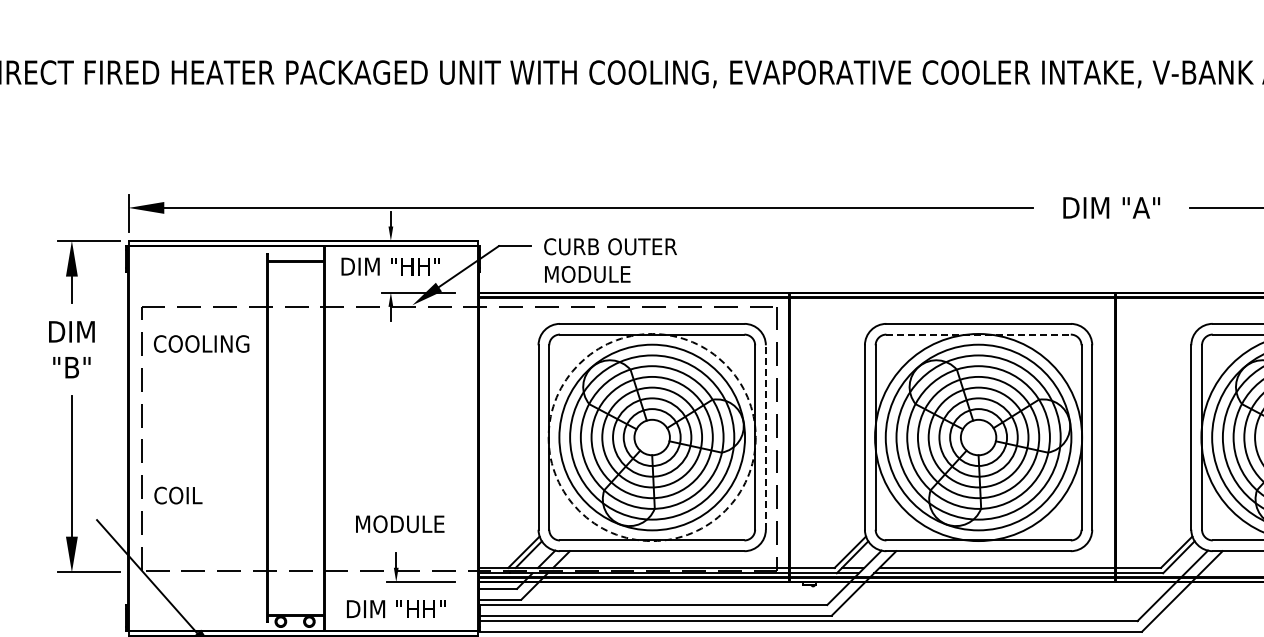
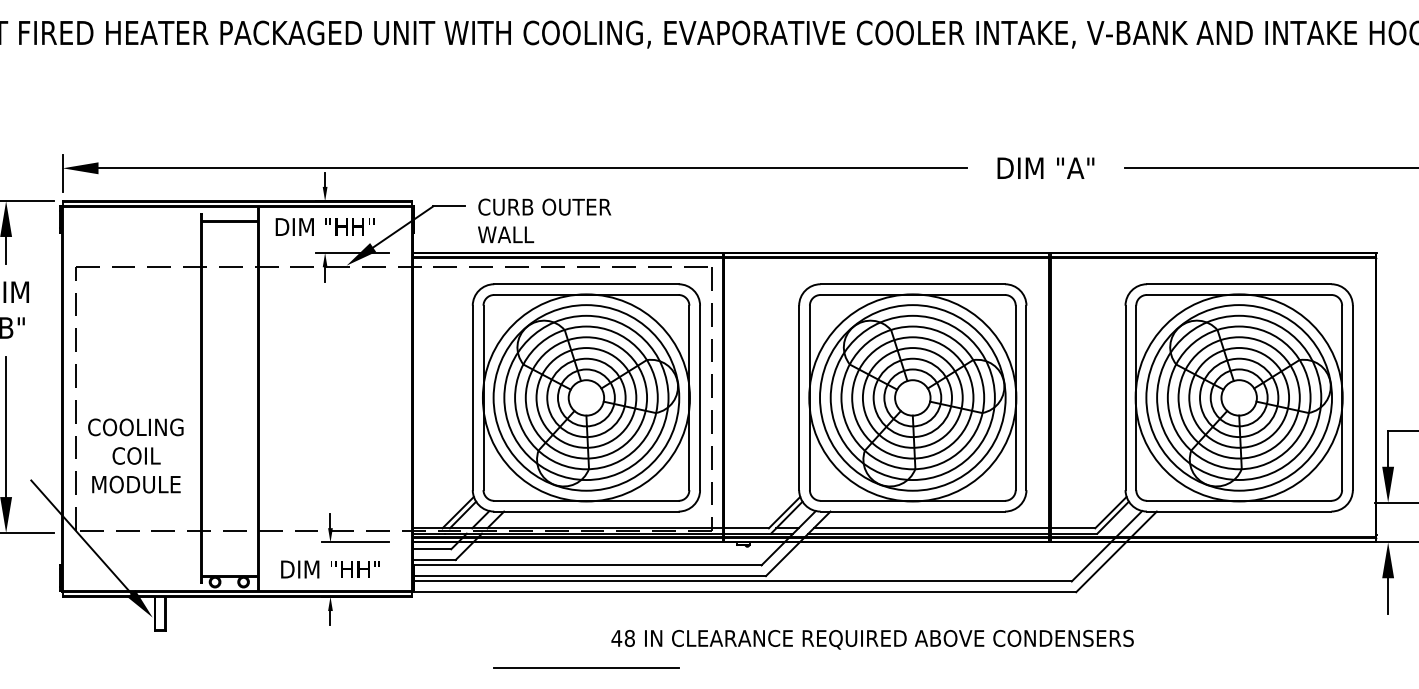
text: (587, 274) -> (521, 234), MODULE -> WALL
line: (979, 334) -> (913, 294), dashed -> solid
text: (201, 344) -> (135, 427), moved
circle: (651, 437) -> (585, 397), dashed -> solid
line: (766, 437) -> (700, 397), dashed -> solid
text: (178, 495) -> (136, 455), moved
text: (400, 524) -> (136, 484), moved

